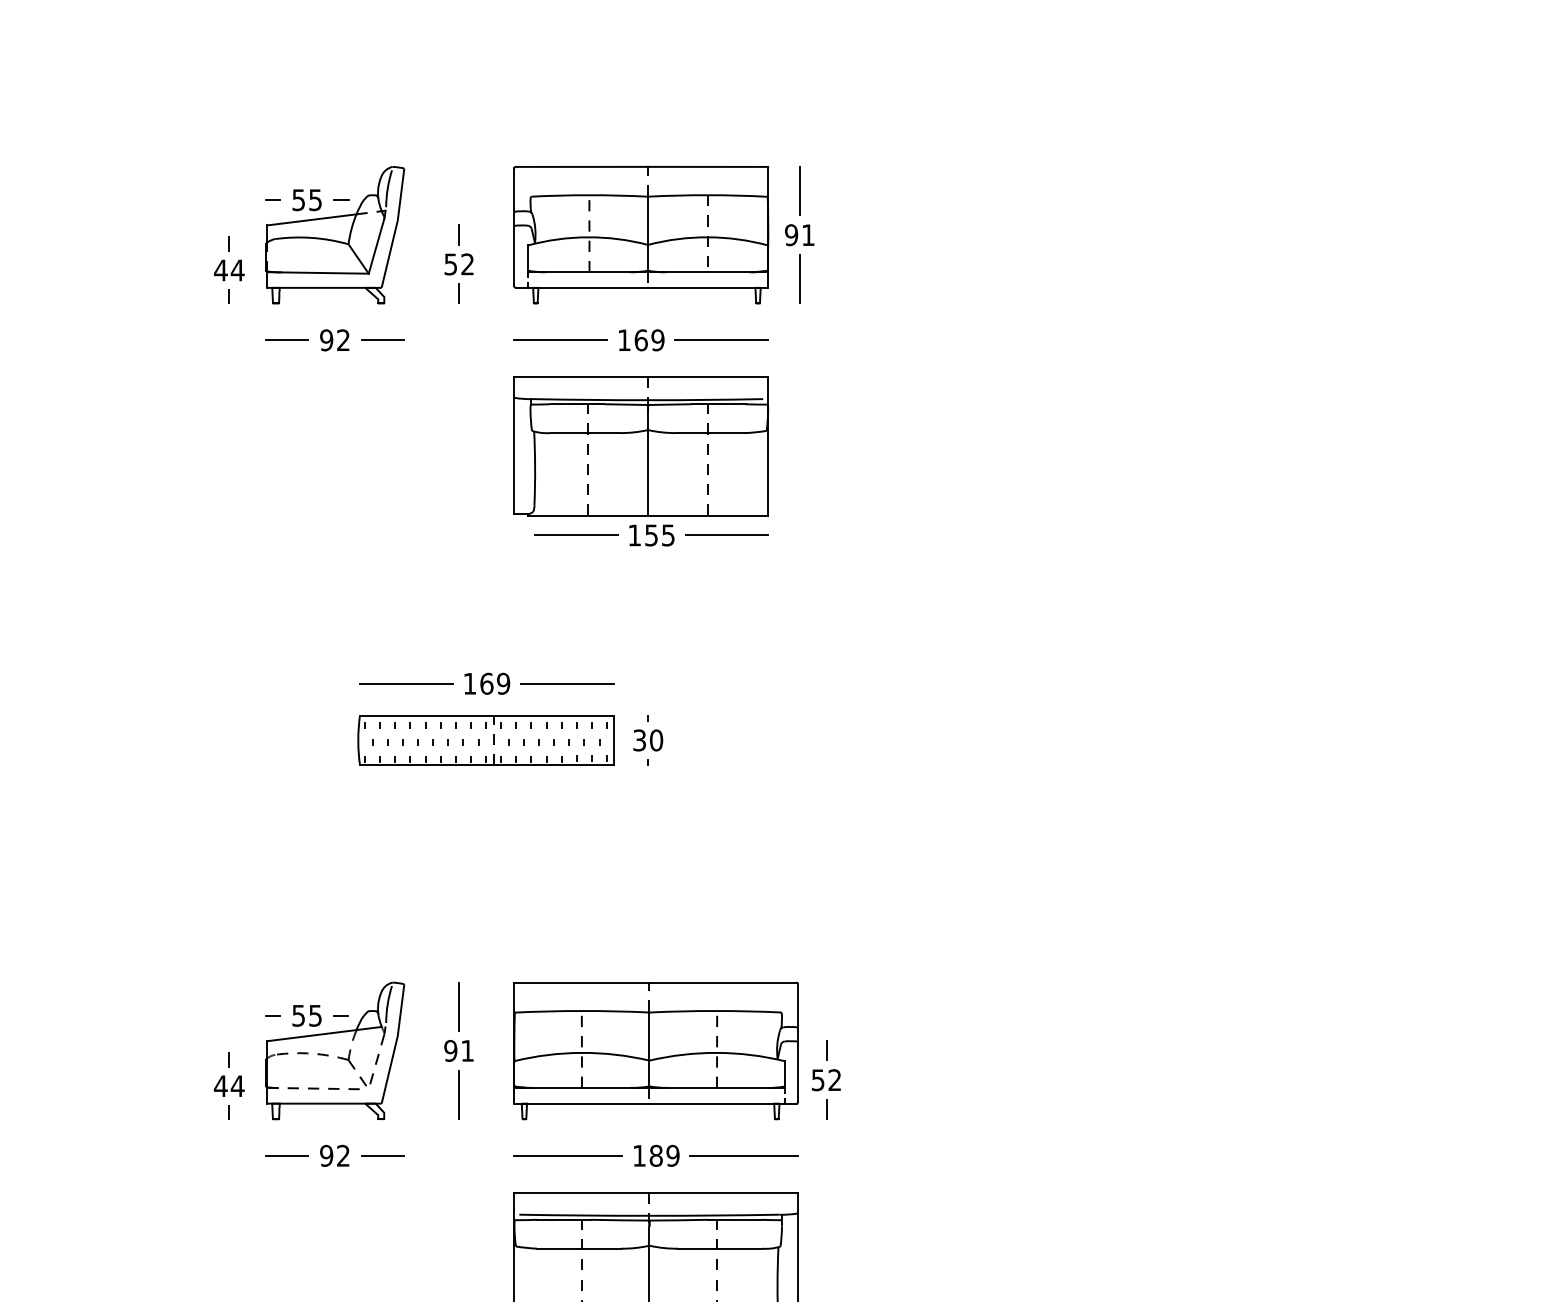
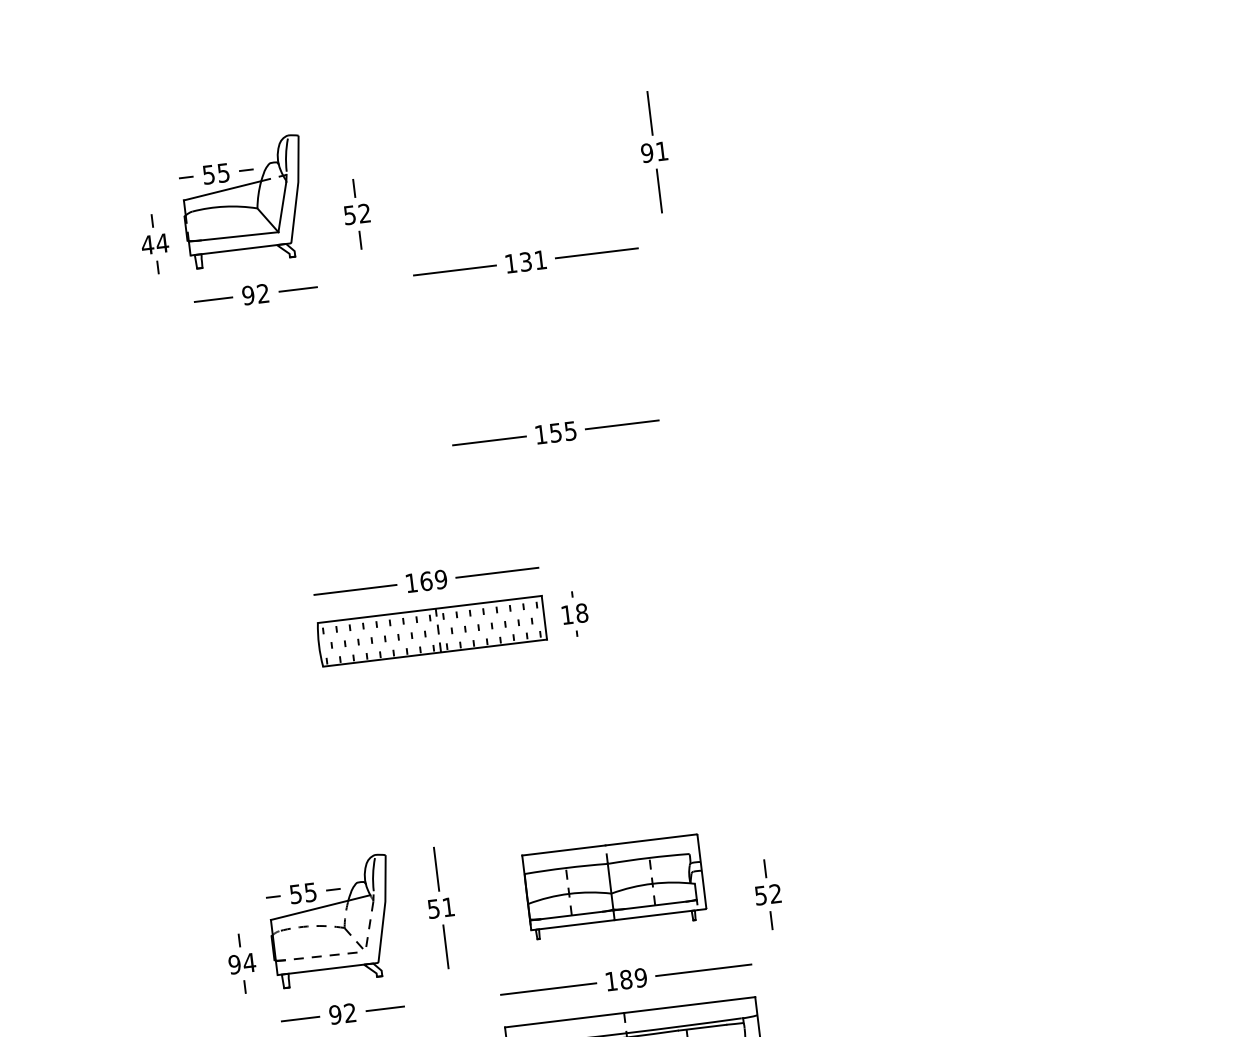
part: (641, 234) -> (514, 168), removed
text: (649, 340) -> (533, 261), 169 -> 131
part: (641, 446) -> (537, 355), removed
text: (648, 740) -> (575, 614), 30 -> 18
text: (450, 1050) -> (433, 908), 91 -> 51
part: (655, 1050) -> (614, 886), size x0.7
text: (220, 1086) -> (234, 964), 44 -> 94

